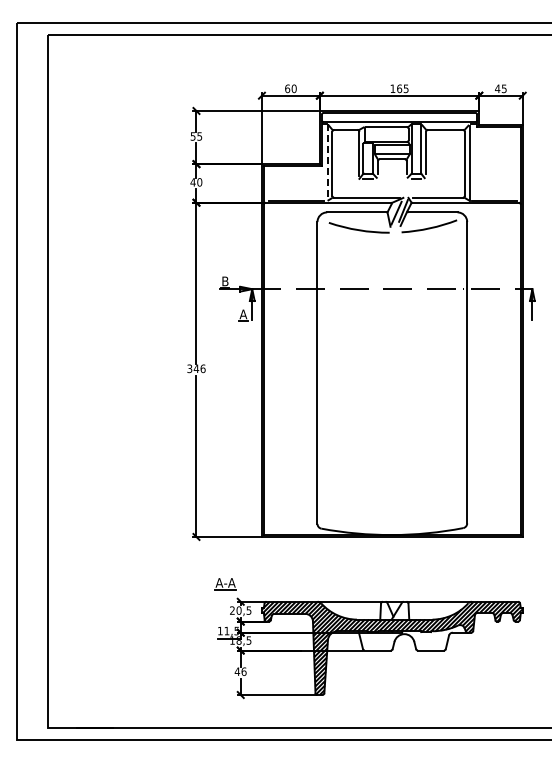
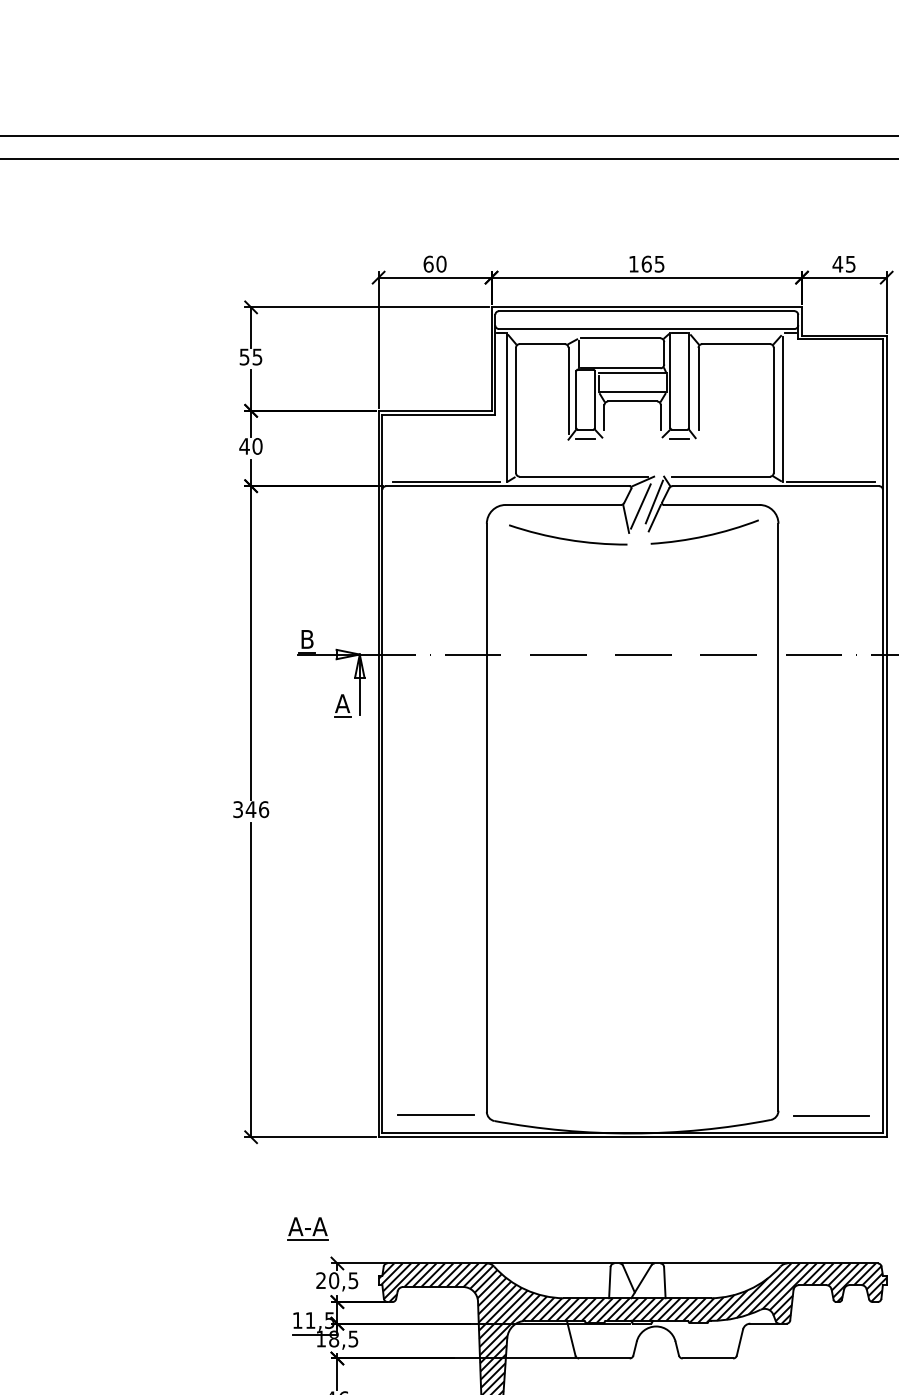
line: (327, 162) -> (506, 407), dashed -> solid
line: (290, 525) -> (434, 1114), added
line: (494, 526) -> (831, 1116), added

